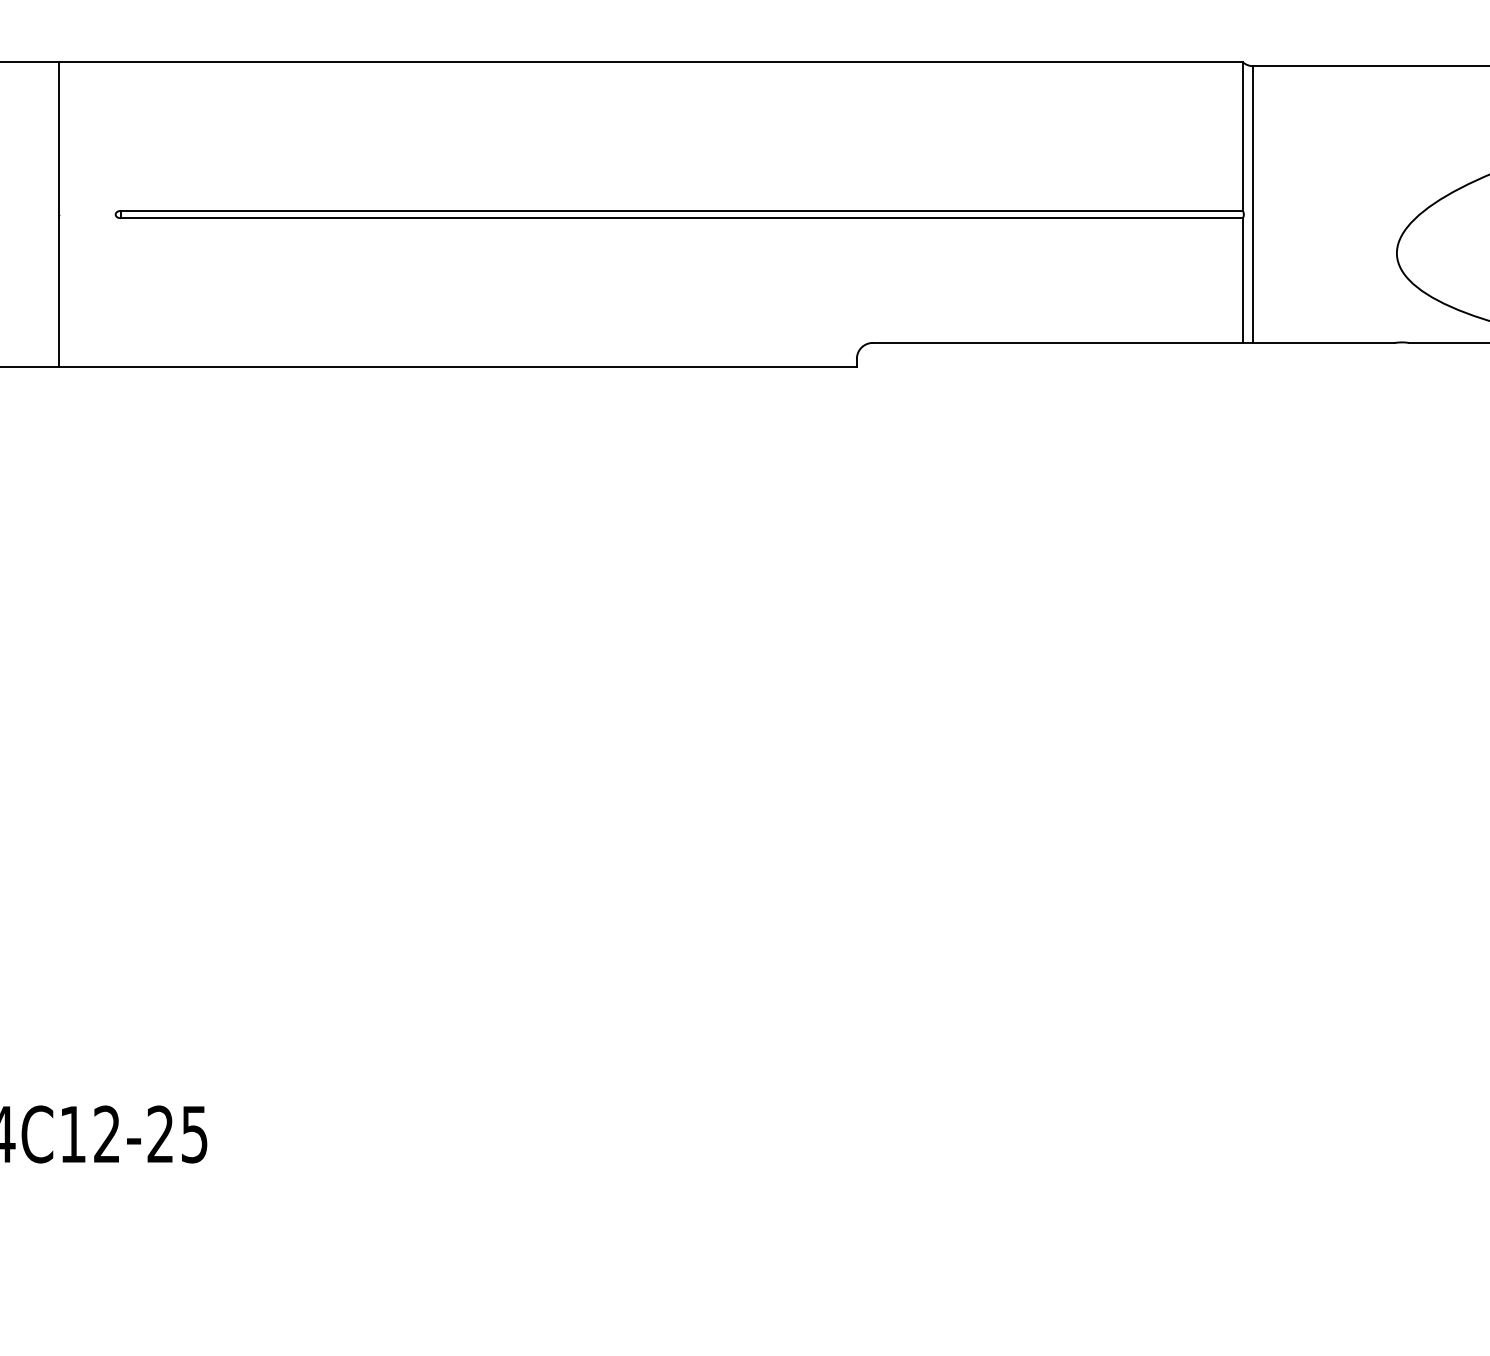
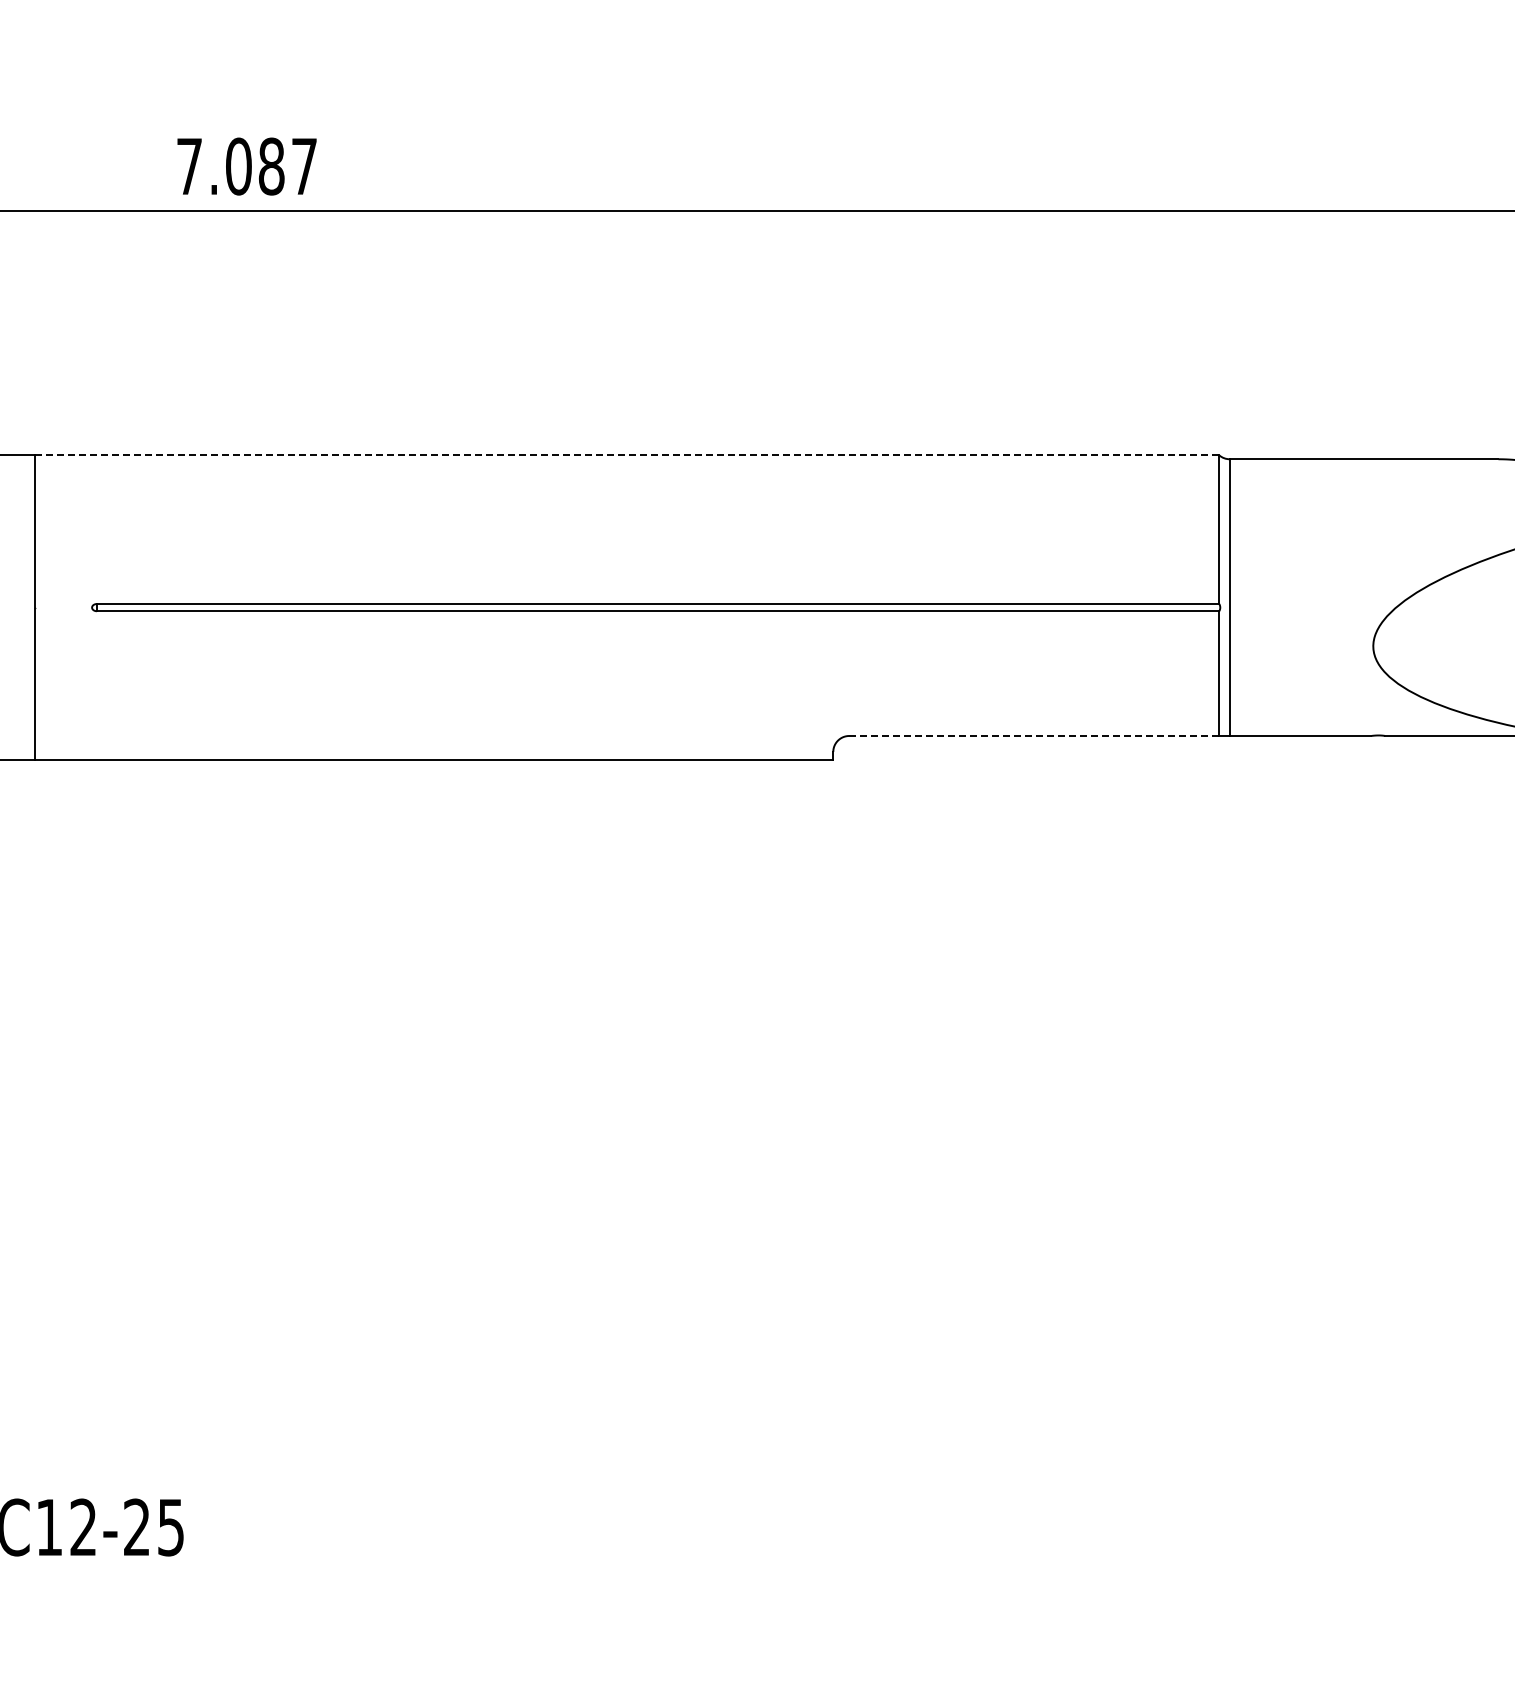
line: (650, 62) -> (626, 455), solid -> dashed
line: (1057, 342) -> (1033, 735), solid -> dashed

